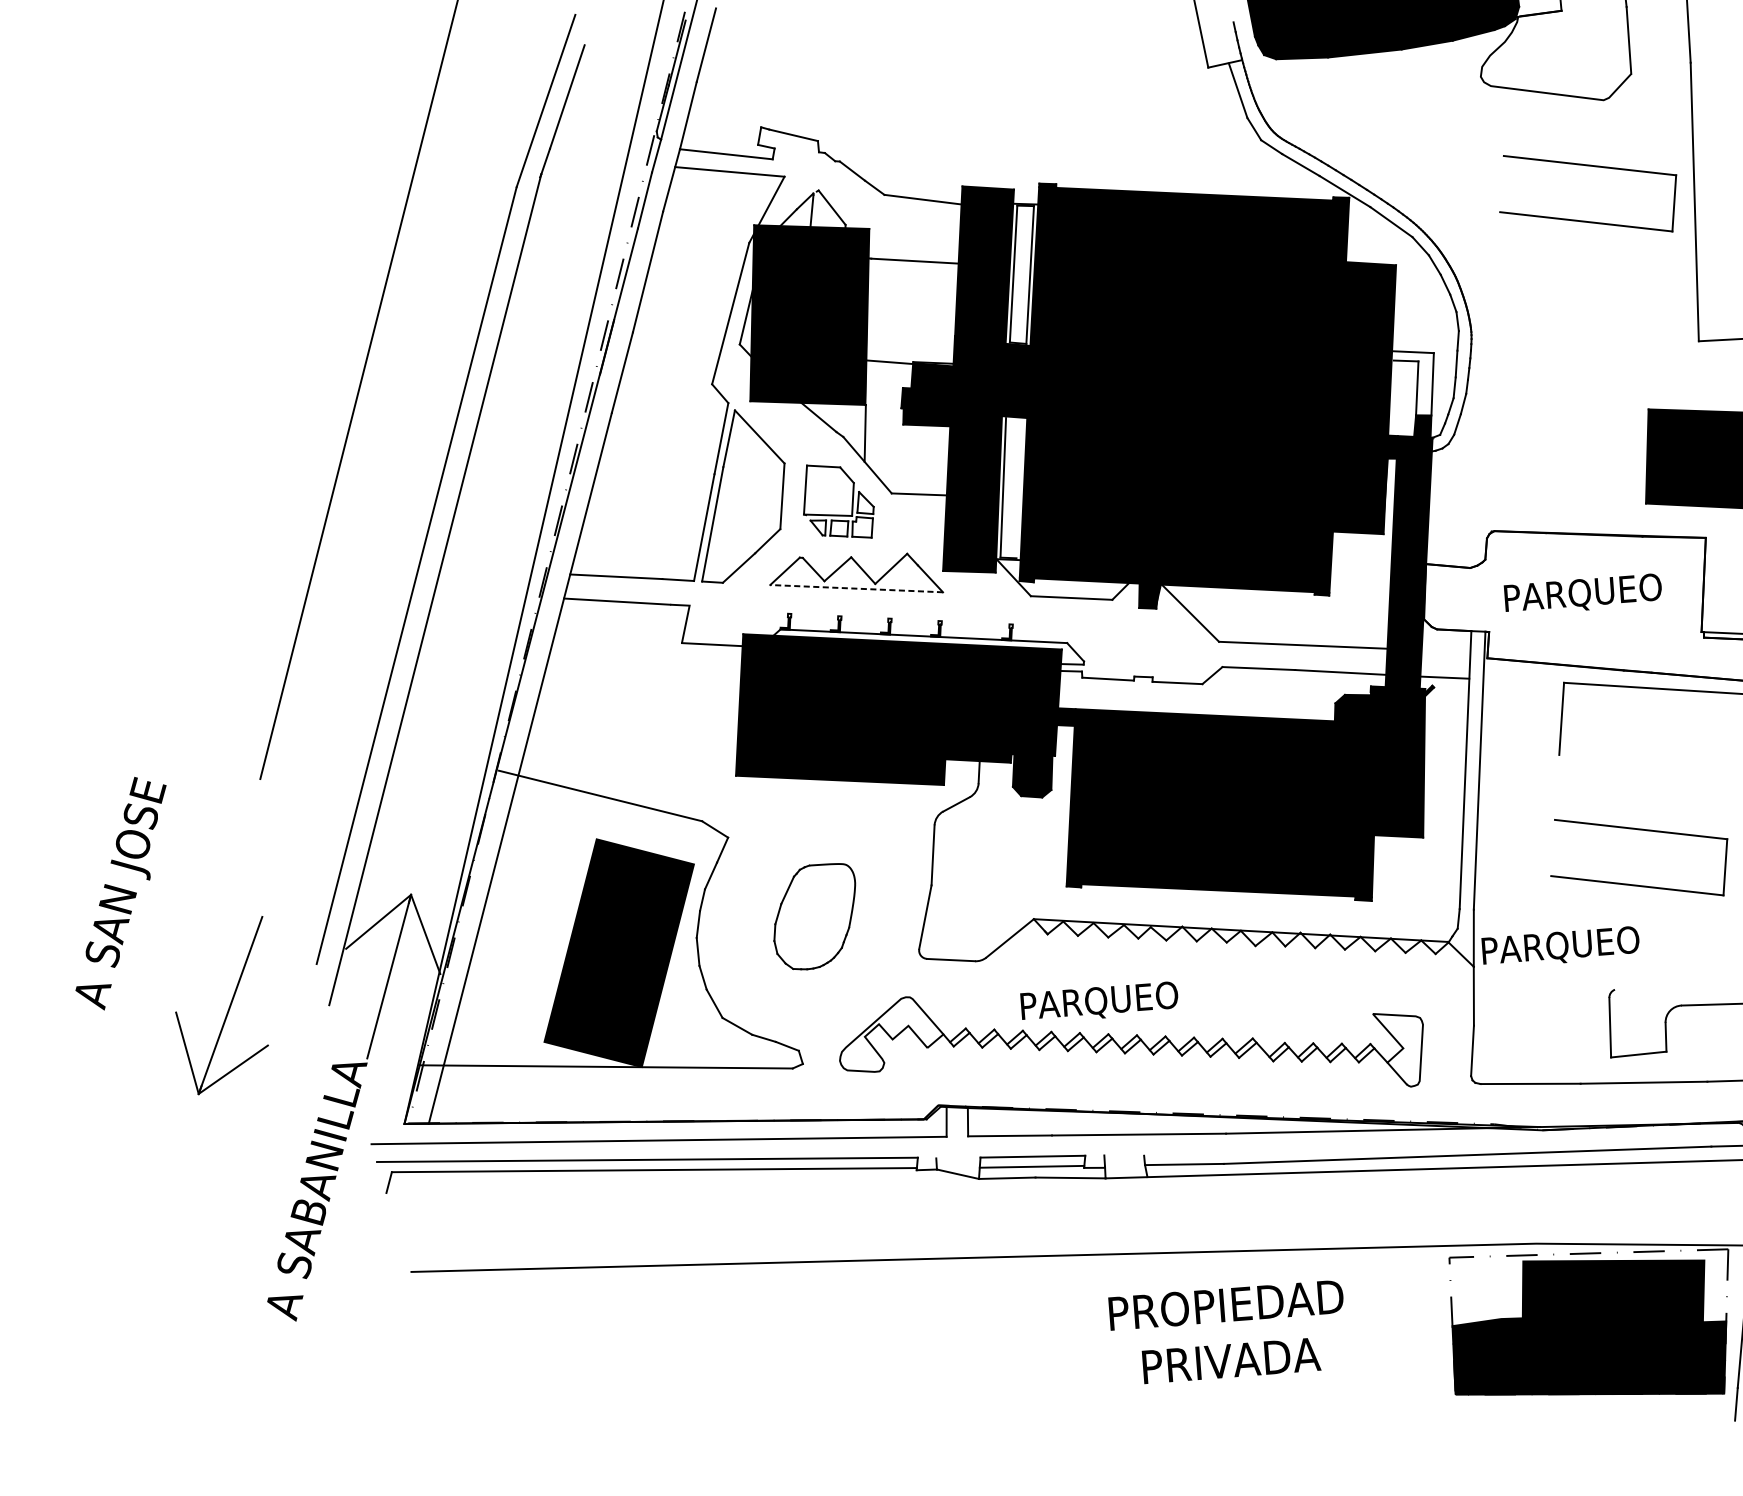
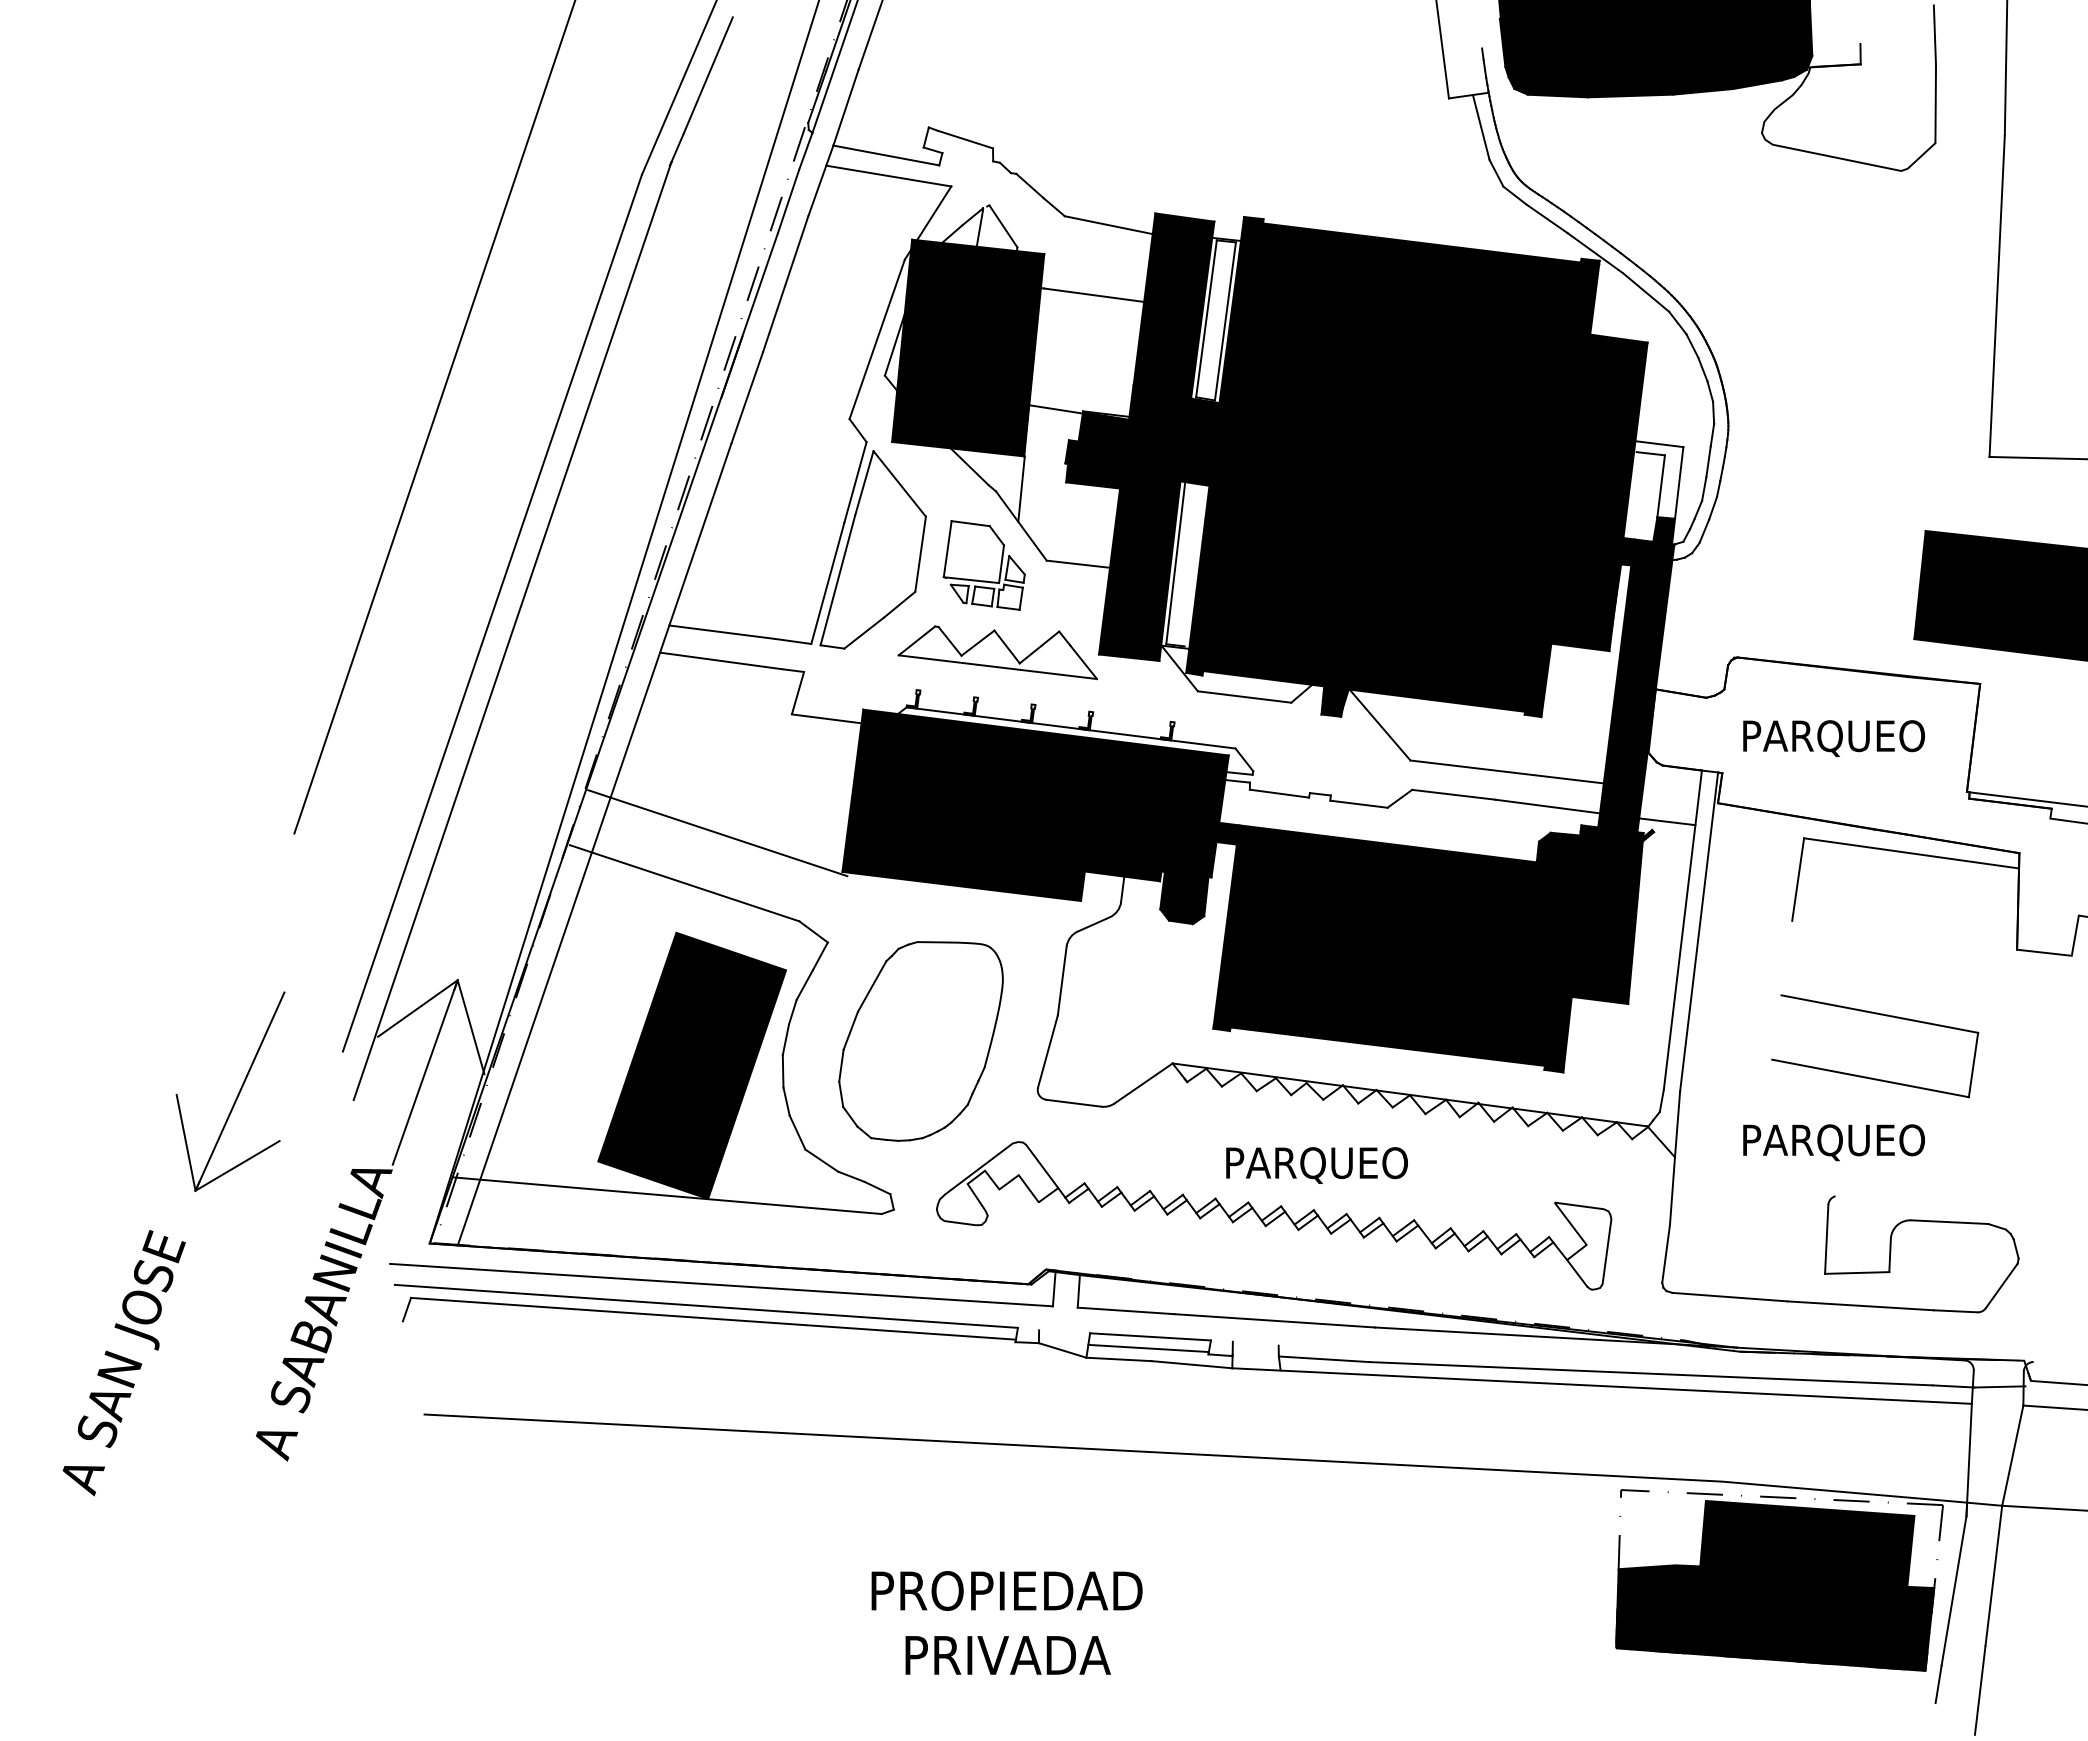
part: (1587, 220) -> (1872, 308), removed
line: (856, 588) -> (997, 667), dashed -> solid
line: (625, 750) -> (717, 833), added
text: (120, 893) -> (123, 1363), moved
part: (814, 916) -> (920, 1041), size x1.67
text: (1560, 947) -> (1833, 1142), moved
text: (1099, 1002) -> (1316, 1165), moved
text: (1227, 1332) -> (1006, 1622), moved

